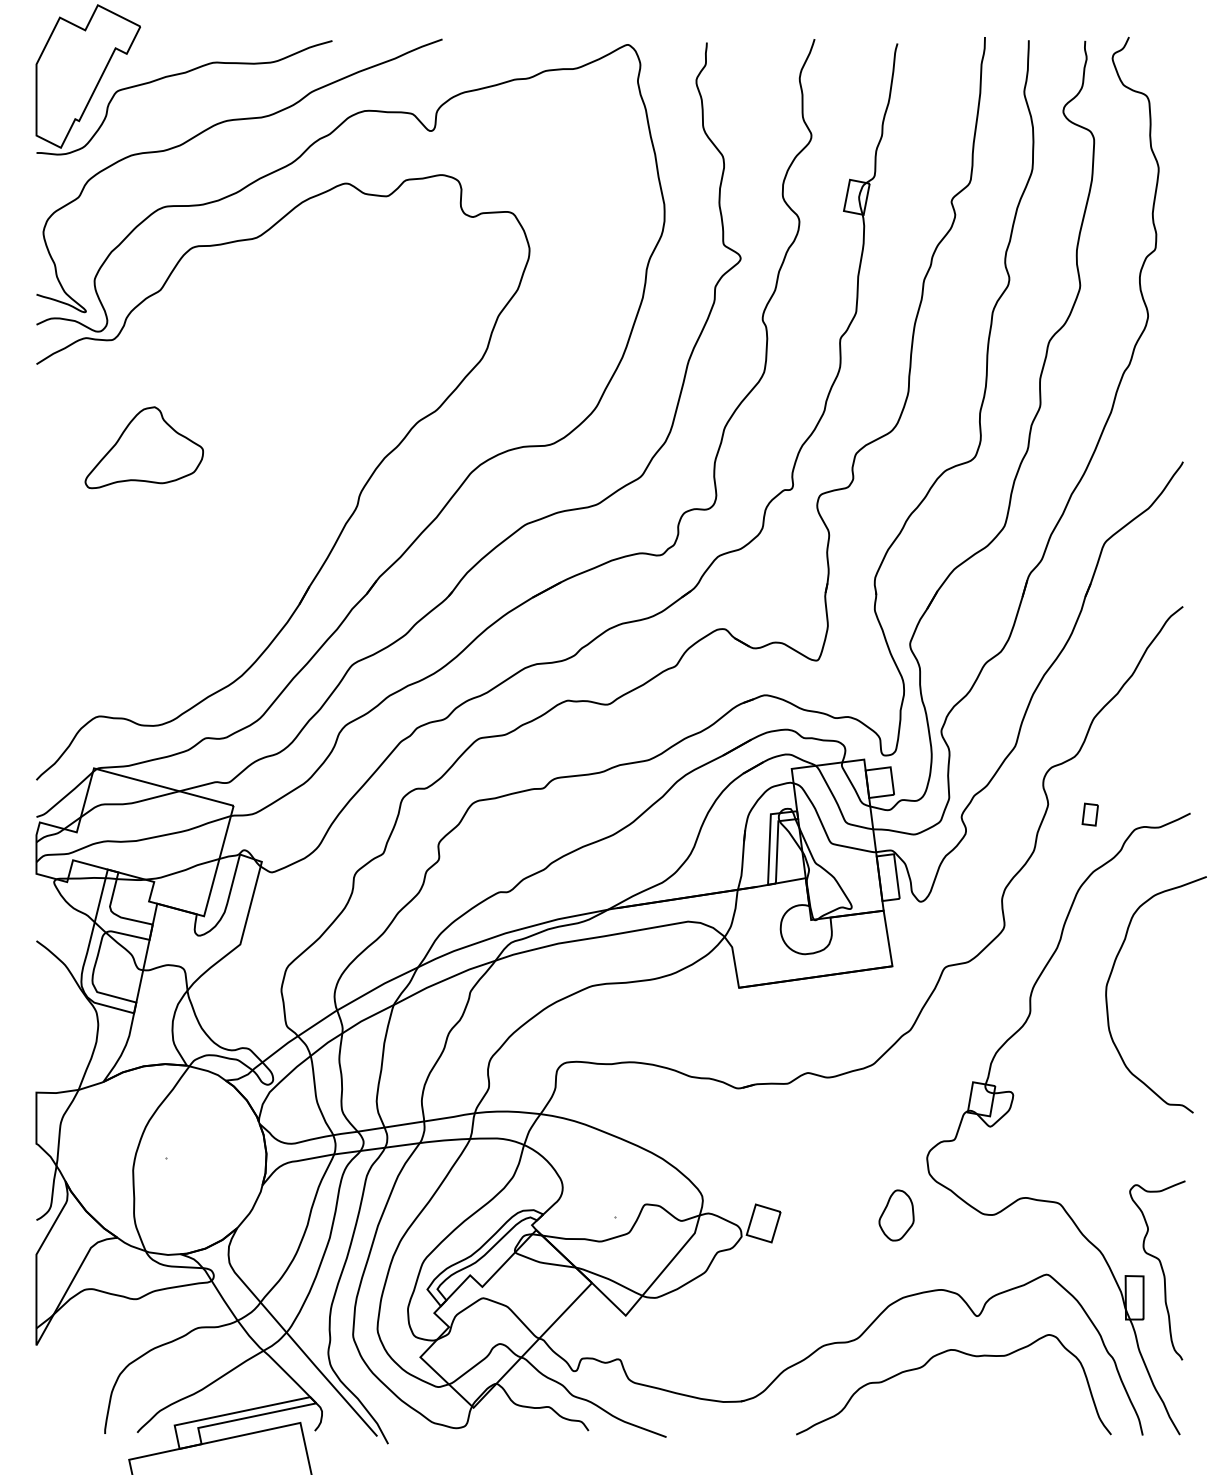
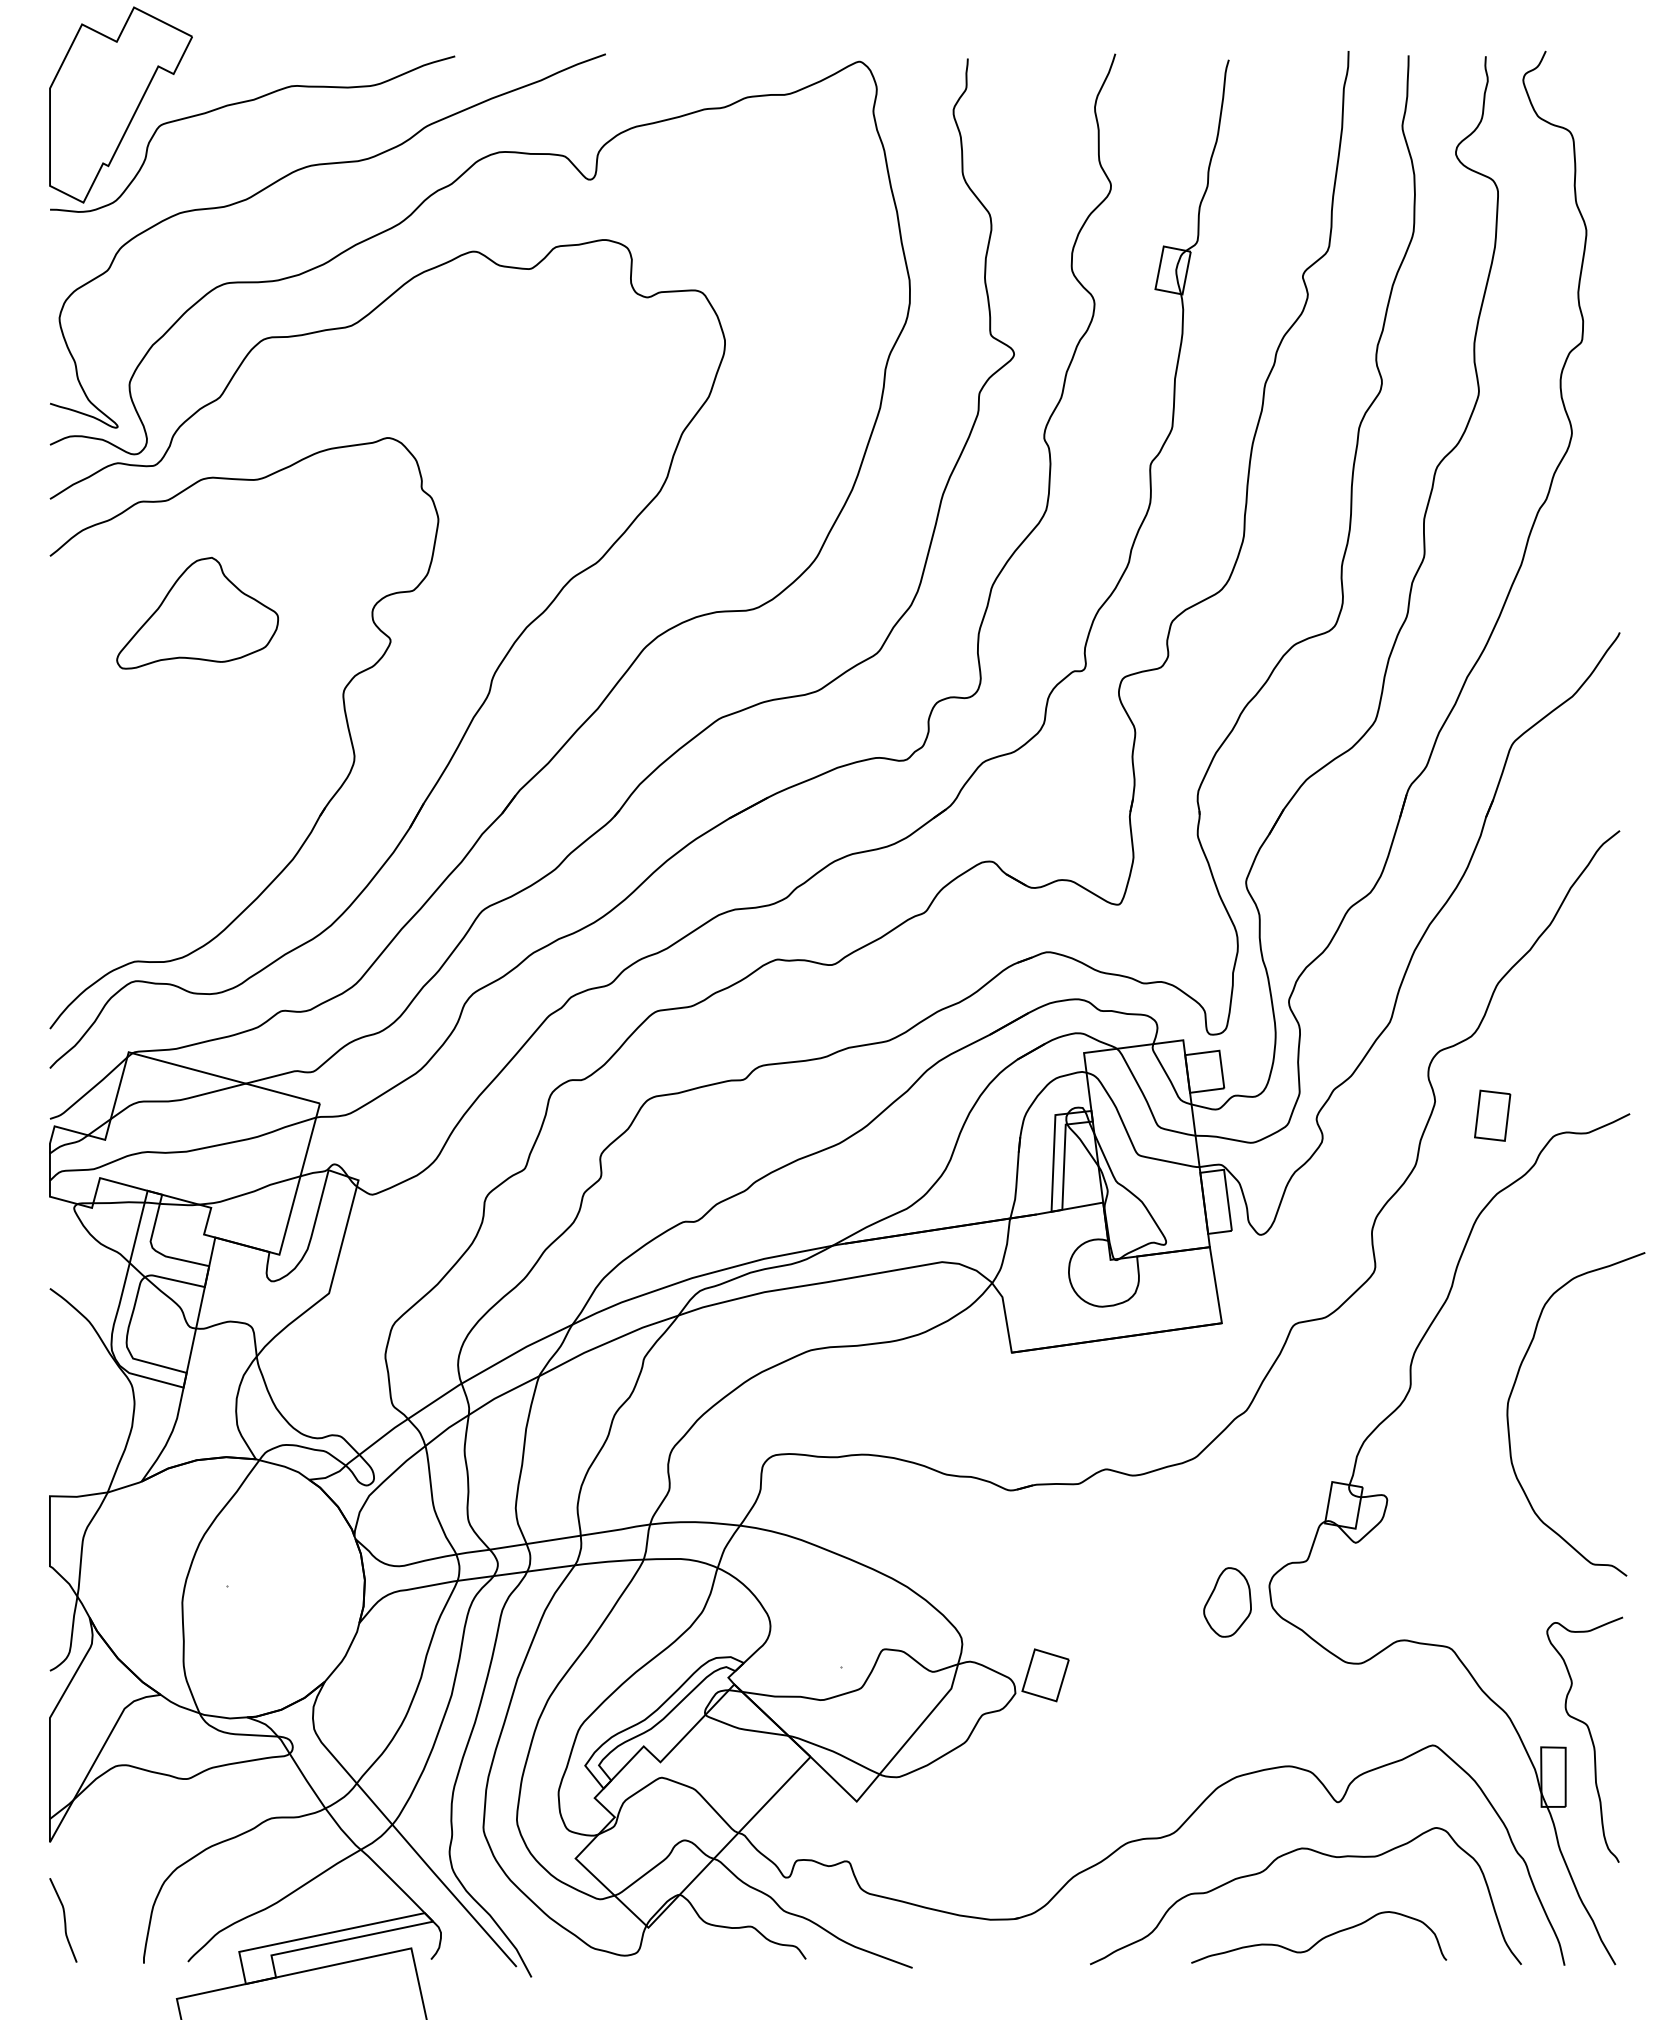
part: (251, 521) -> (344, 714), added
part: (1090, 814) -> (1492, 1115), size x1.67
curve: (1111, 975) -> (1514, 1387), moved
part: (896, 1215) -> (1227, 1602), moved
curve: (47, 1402) -> (64, 1920), added
curve: (963, 1416) -> (1319, 1939), added

